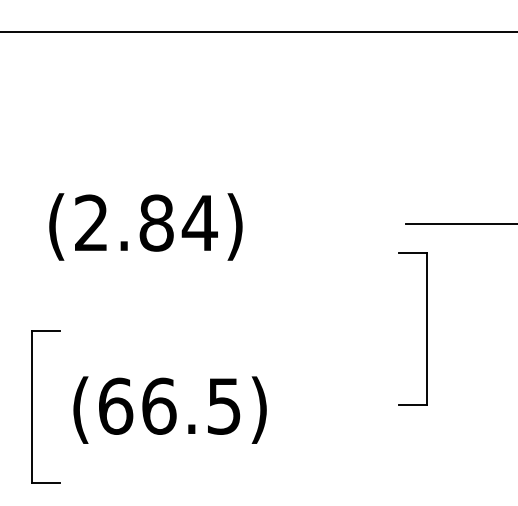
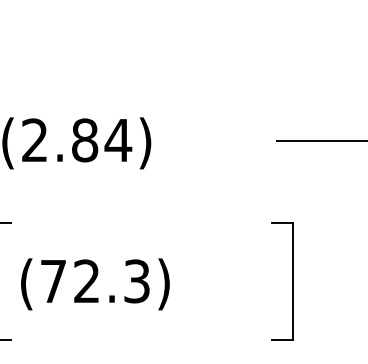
part: (426, 328) -> (292, 281), moved
text: (169, 405) -> (94, 280), (66.5) -> (72.3)

